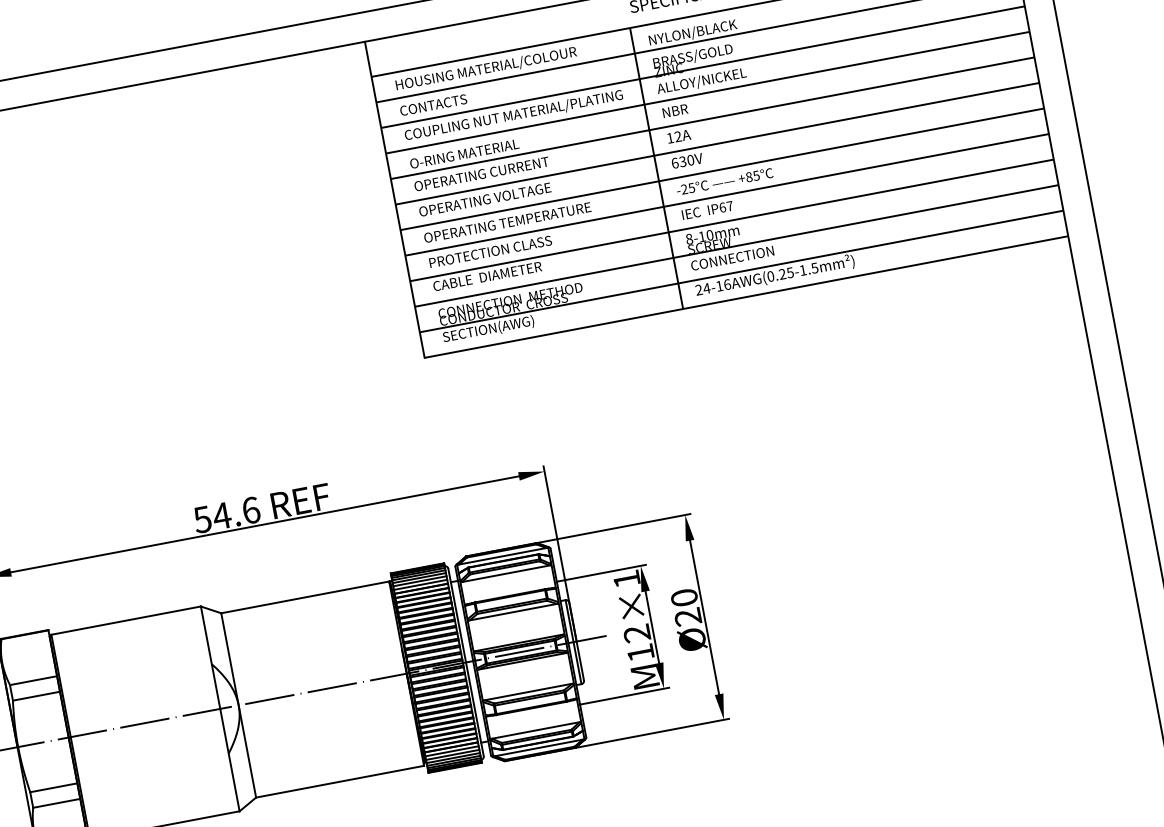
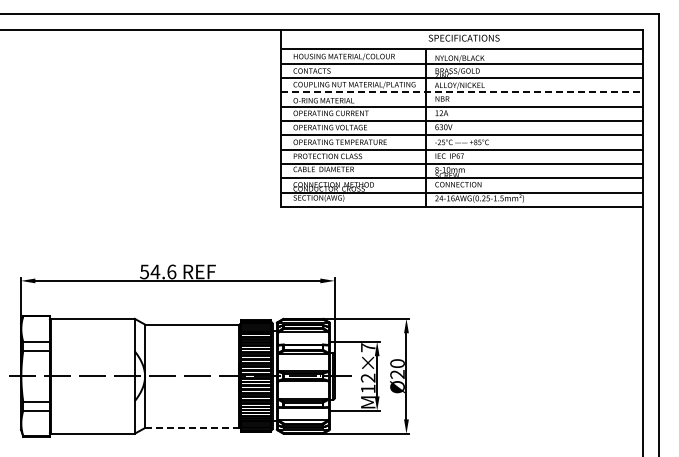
line: (707, 93) -> (461, 92), solid -> dashed
text: (627, 578) -> (368, 347), M12×1 -> M12×7
line: (340, 782) -> (192, 428), solid -> dashed

